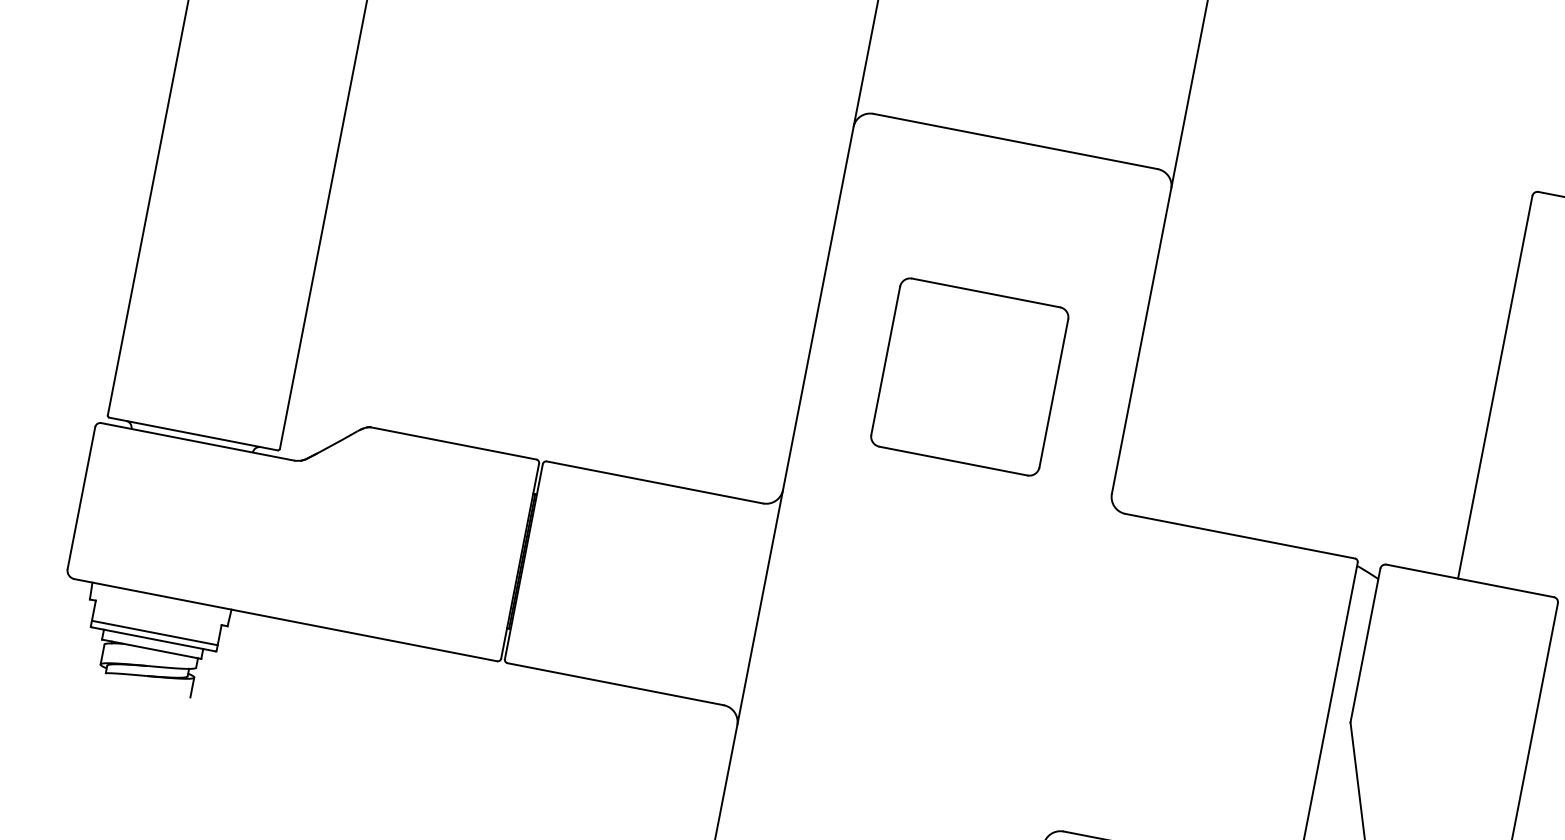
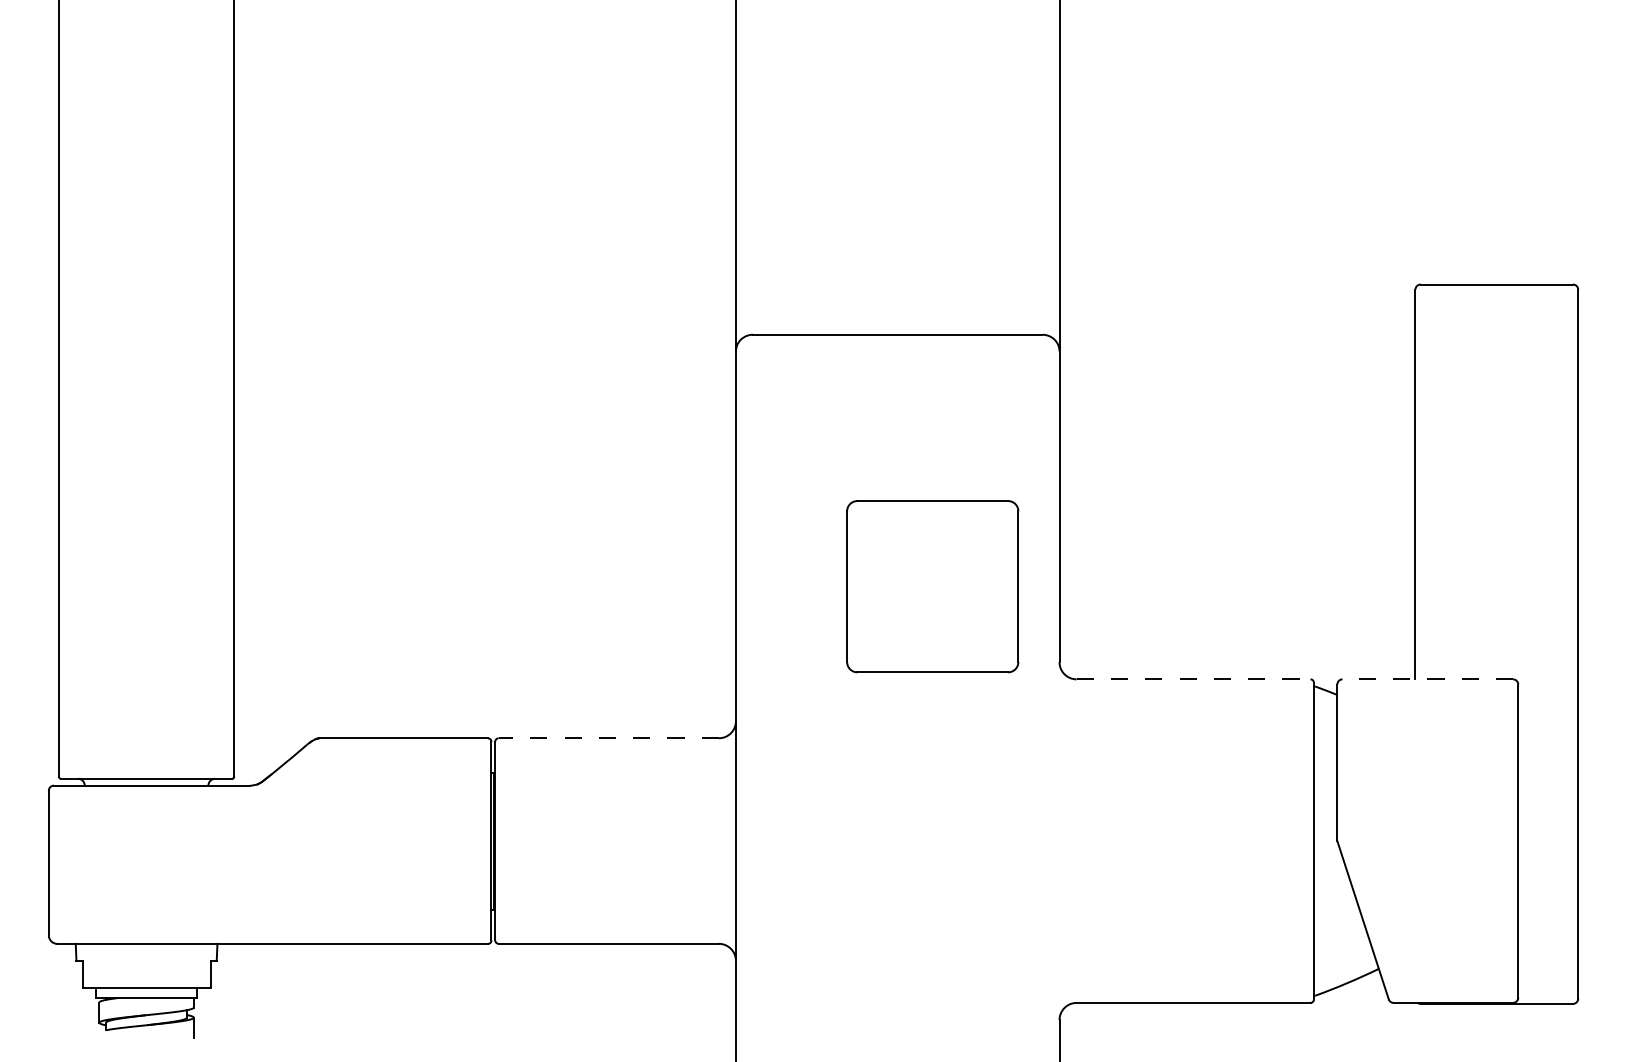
part: (969, 376) -> (932, 586), moved
line: (654, 482) -> (608, 738), solid -> dashed
line: (1240, 536) -> (1193, 679), solid -> dashed
line: (1469, 580) -> (1427, 679), solid -> dashed
line: (154, 633) -> (146, 981), removed

